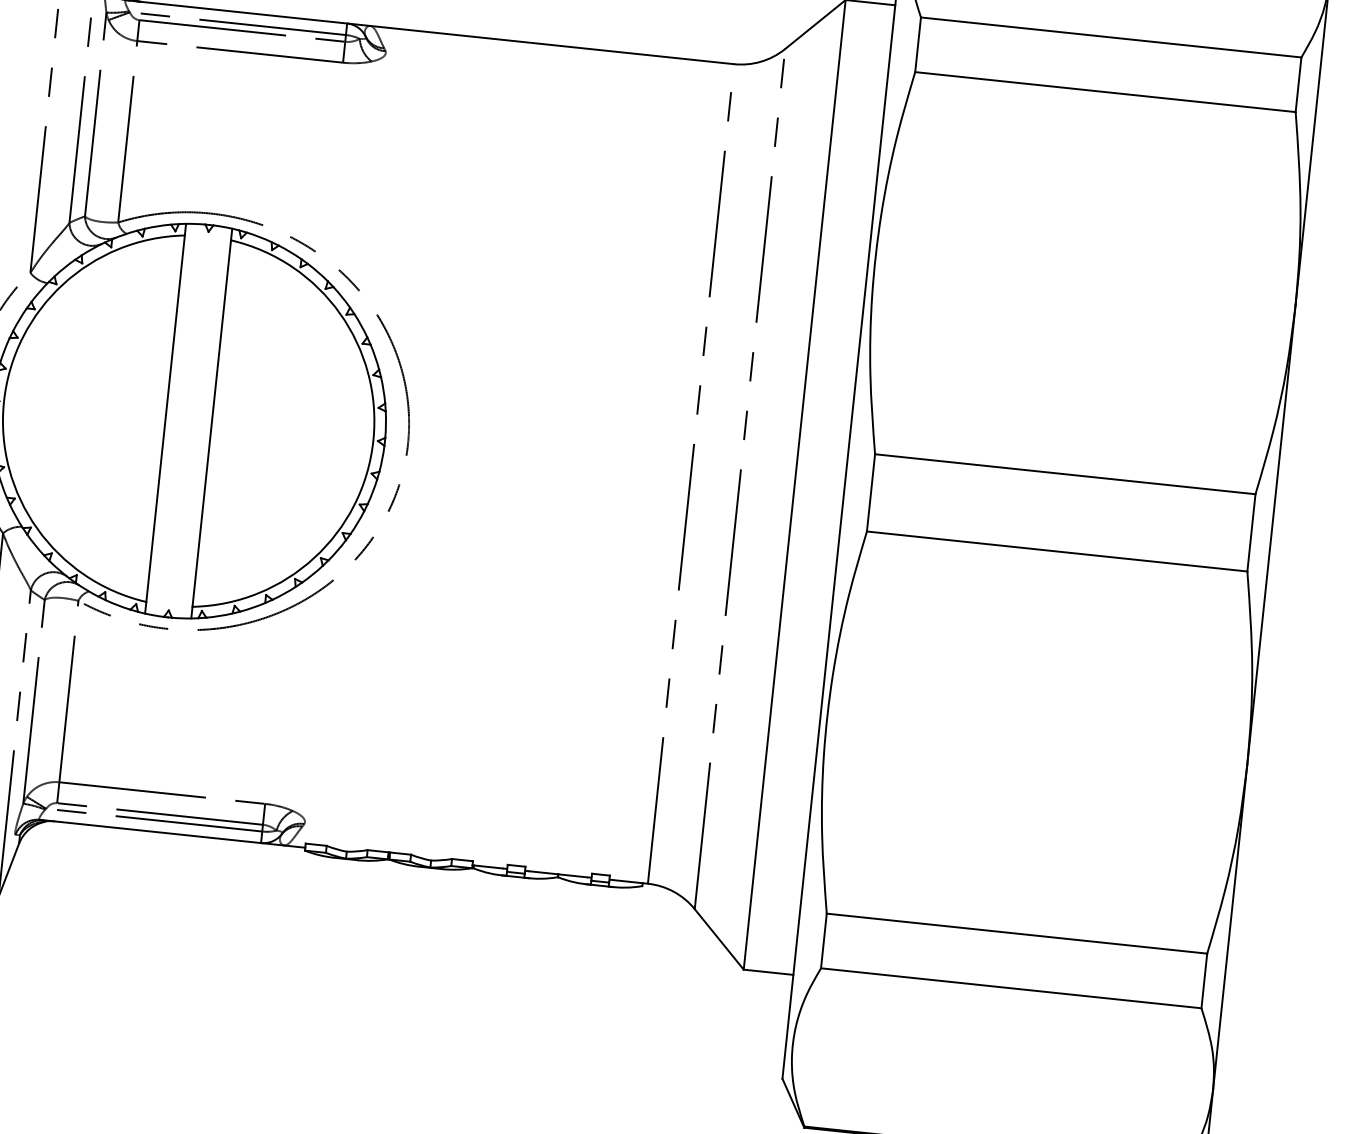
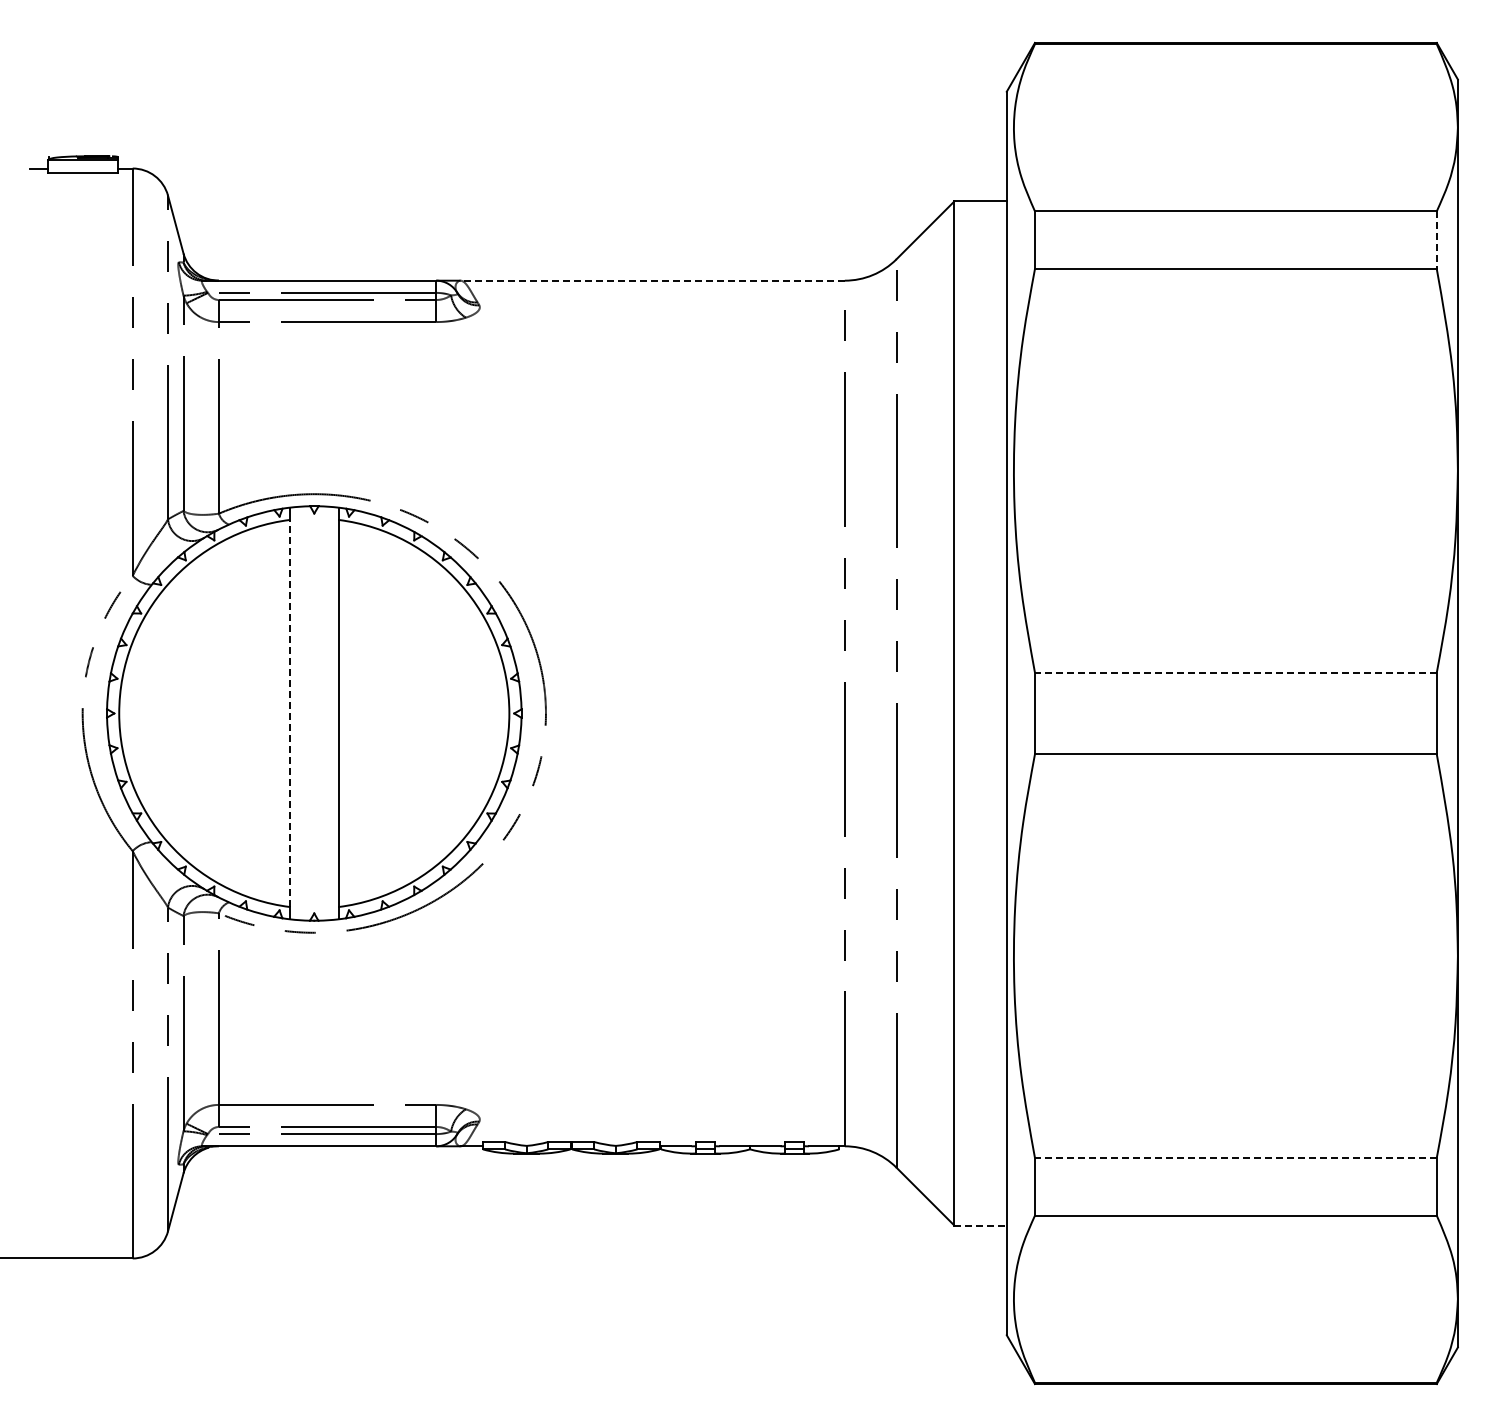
line: (551, 44) -> (652, 280), solid -> dashed
line: (1298, 85) -> (1436, 240), solid -> dashed
line: (165, 418) -> (289, 713), solid -> dashed
line: (1064, 474) -> (1235, 672), solid -> dashed
line: (1016, 933) -> (1235, 1157), solid -> dashed
line: (769, 972) -> (981, 1225), solid -> dashed

